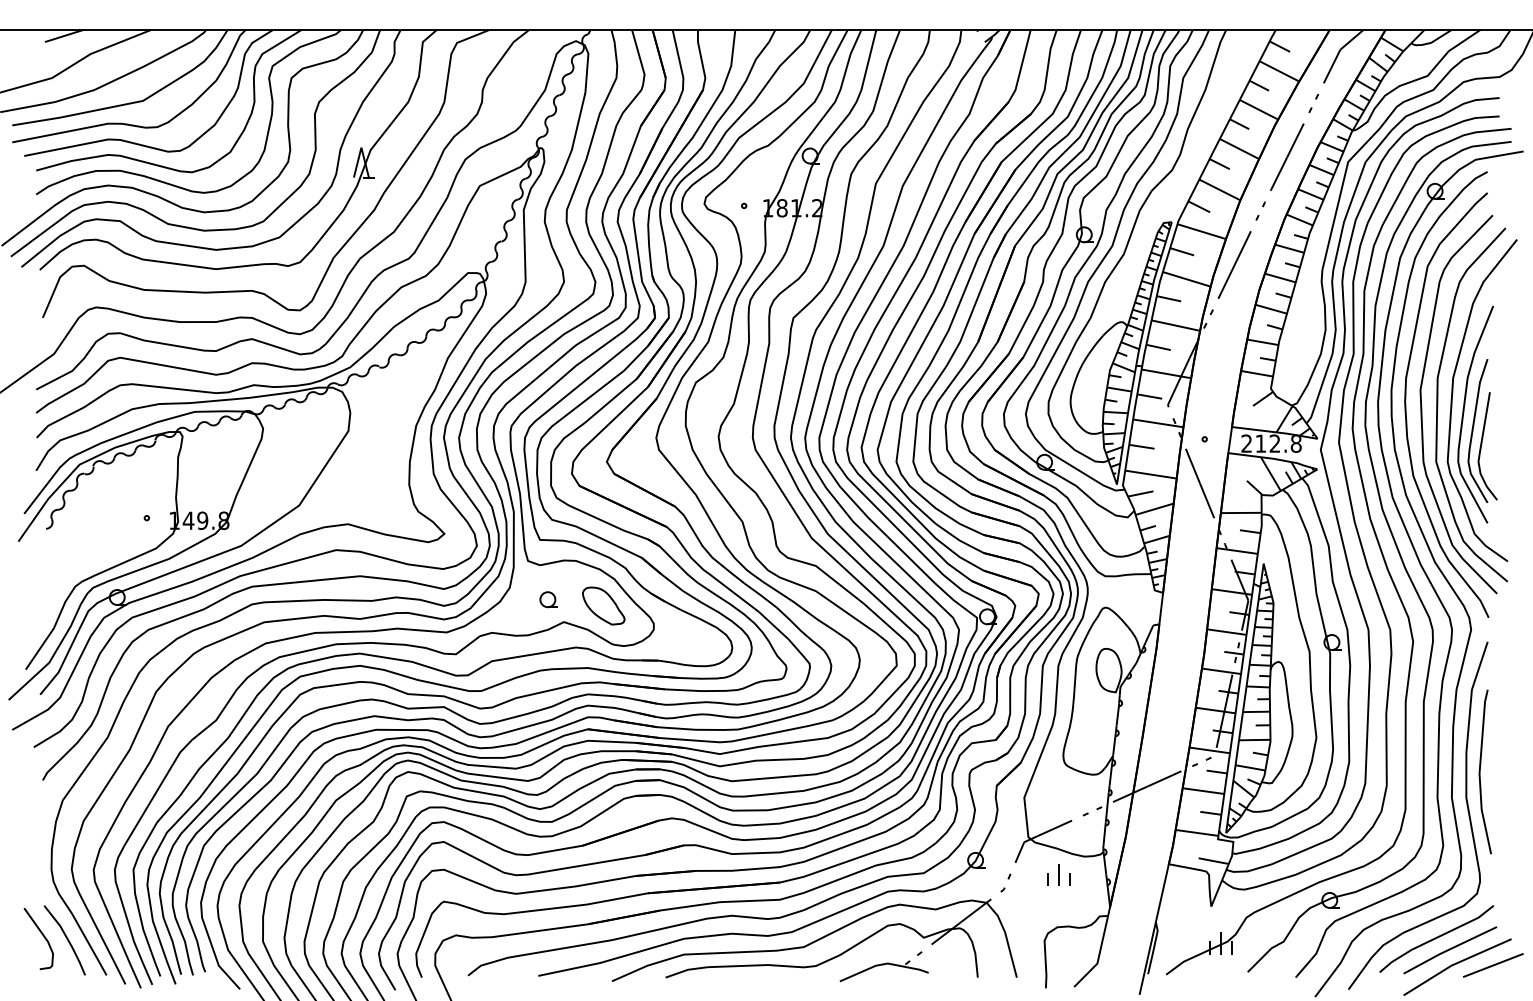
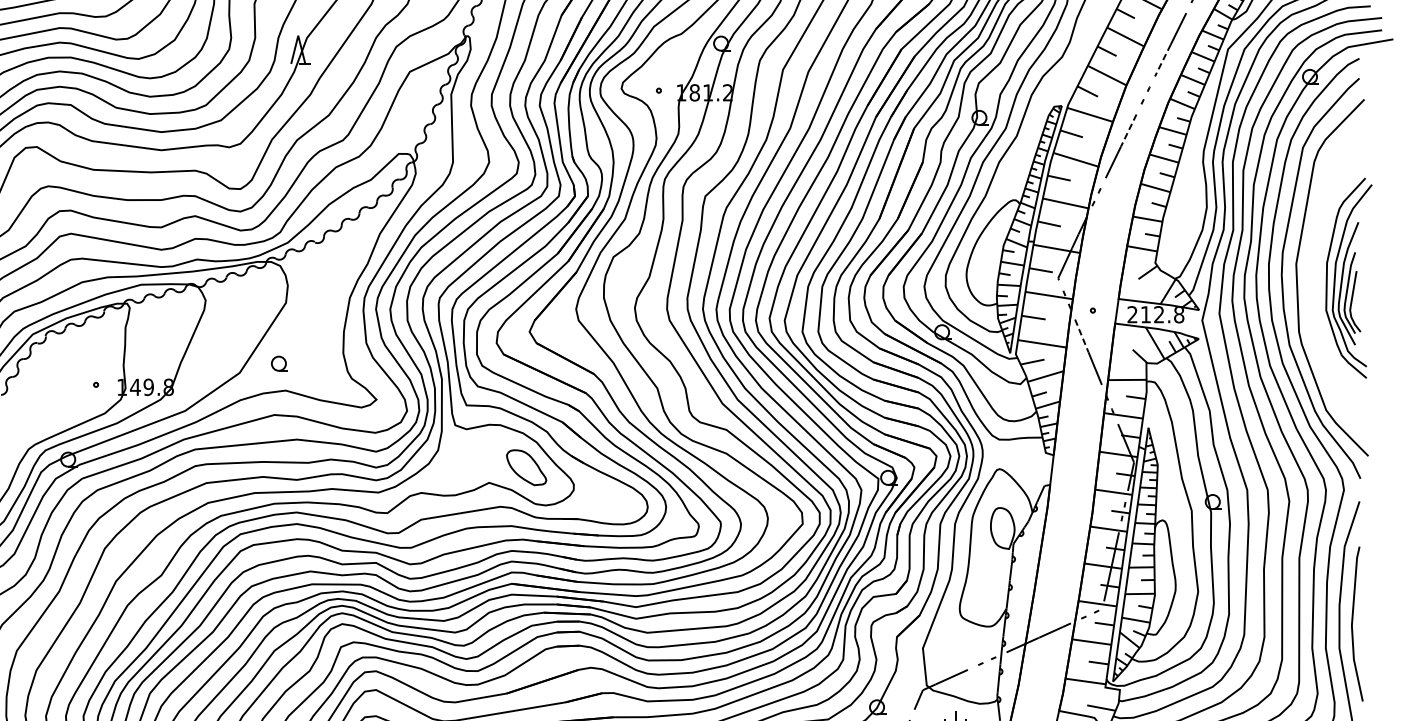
line: (1278, 174) -> (1162, 61), solid -> dashed
line: (1242, 248) -> (1128, 130), solid -> dashed
part: (1476, 404) -> (1349, 277), size x0.6
line: (1192, 466) -> (1081, 336), solid -> dashed
part: (548, 599) -> (279, 363), moved

